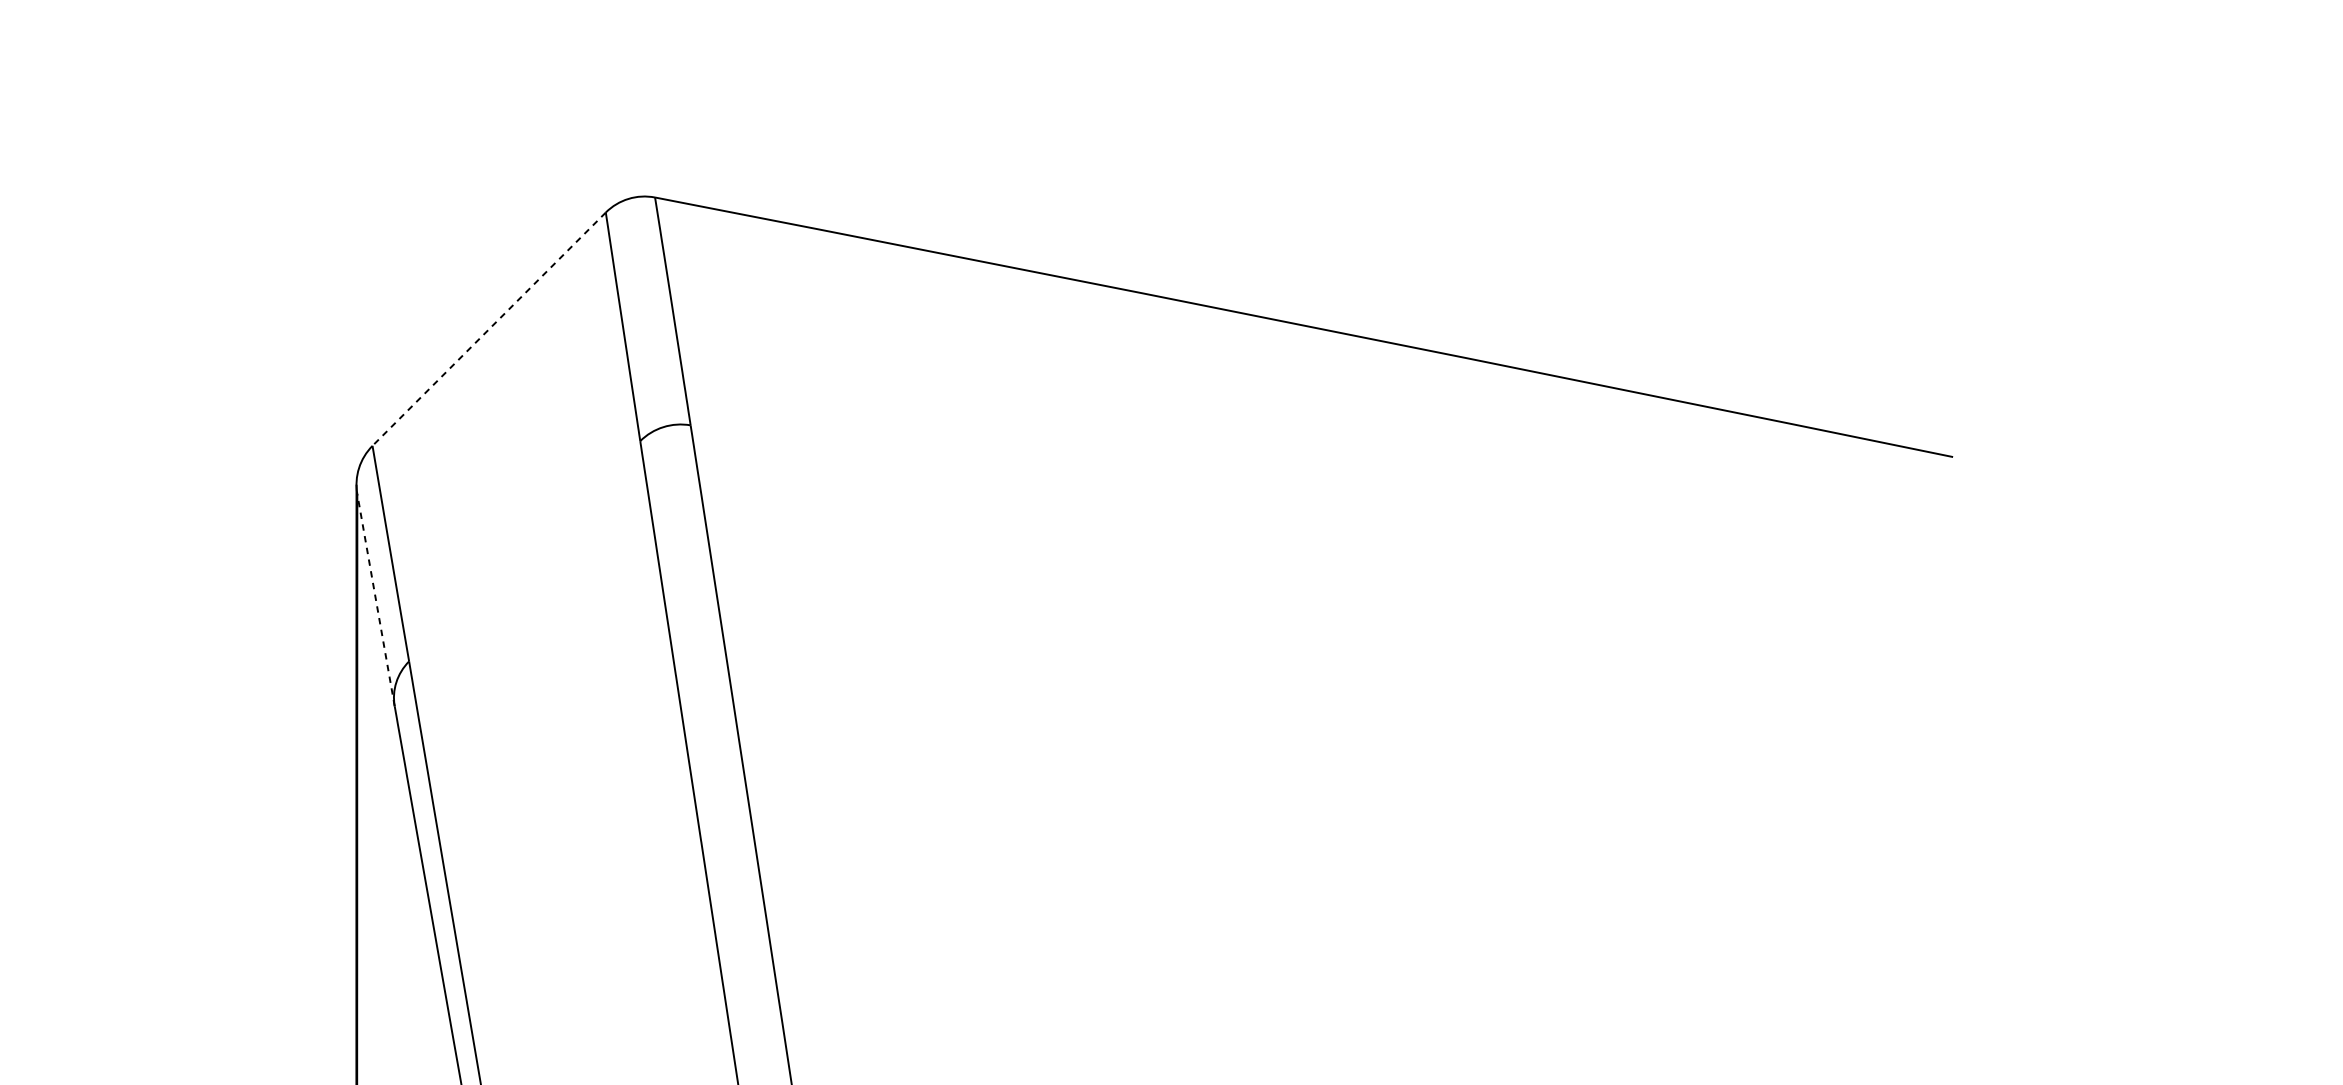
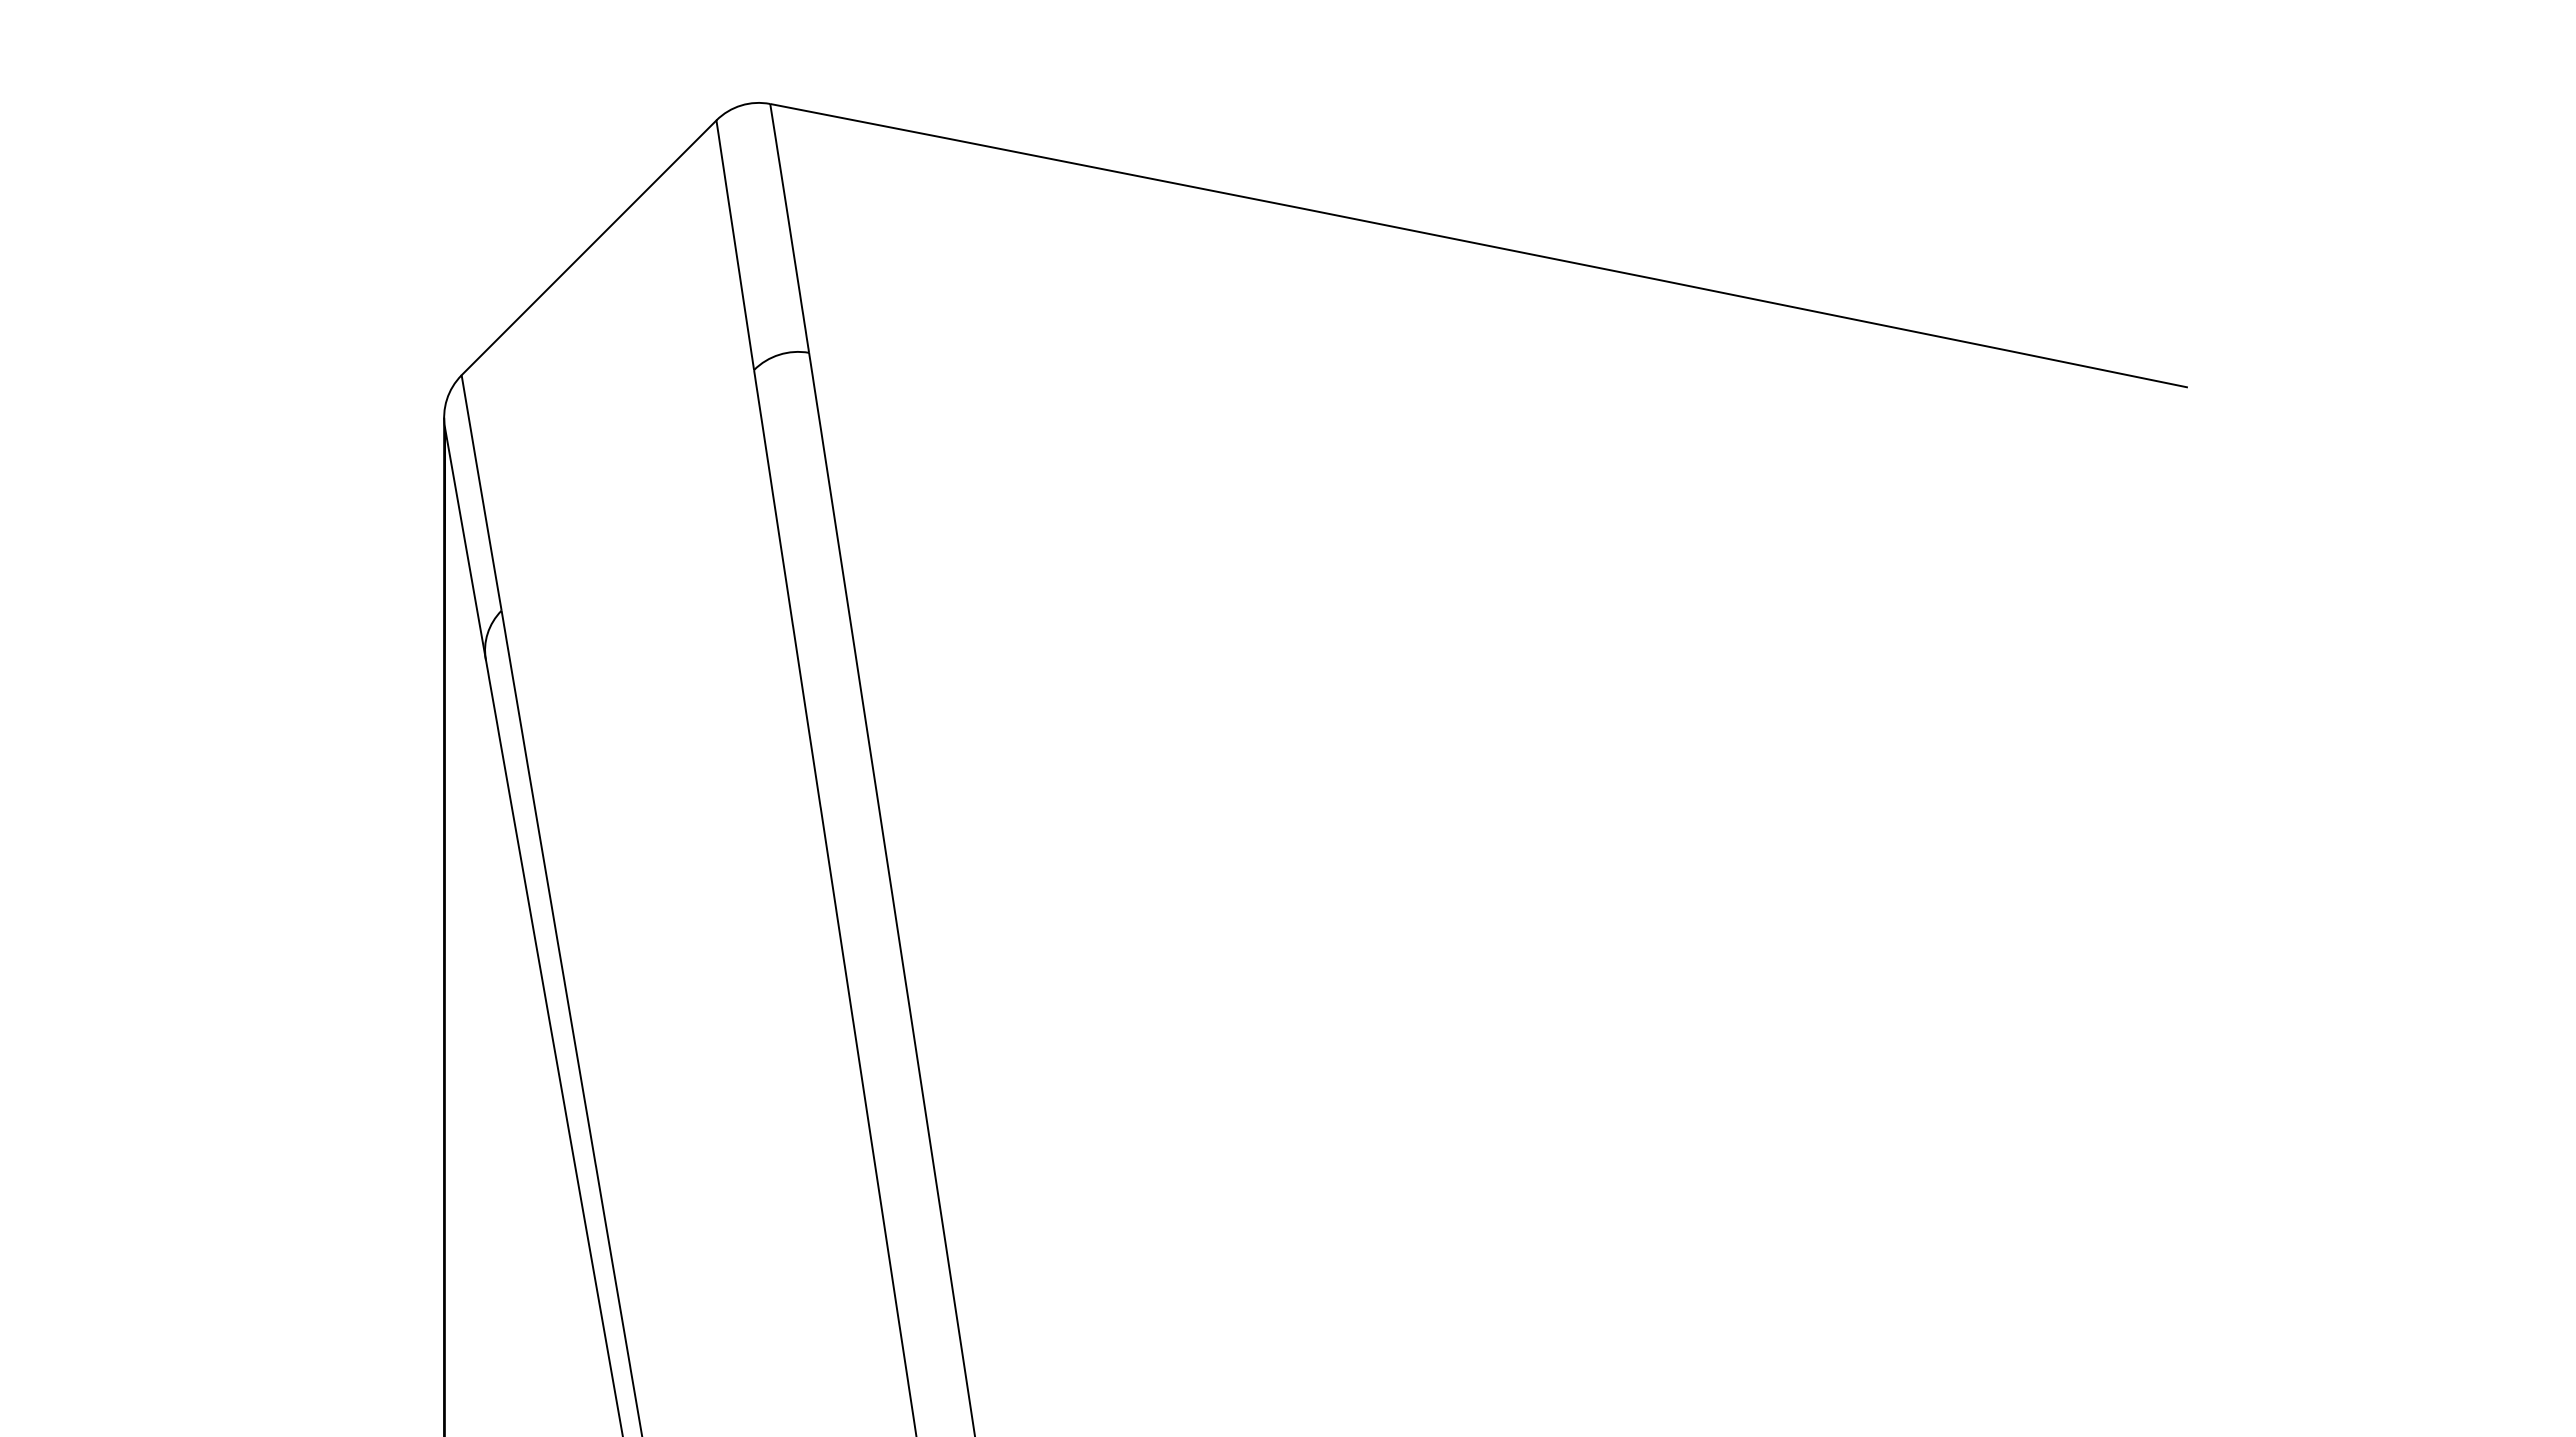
line: (488, 329) -> (588, 248), dashed -> solid
line: (376, 599) -> (465, 543), dashed -> solid

